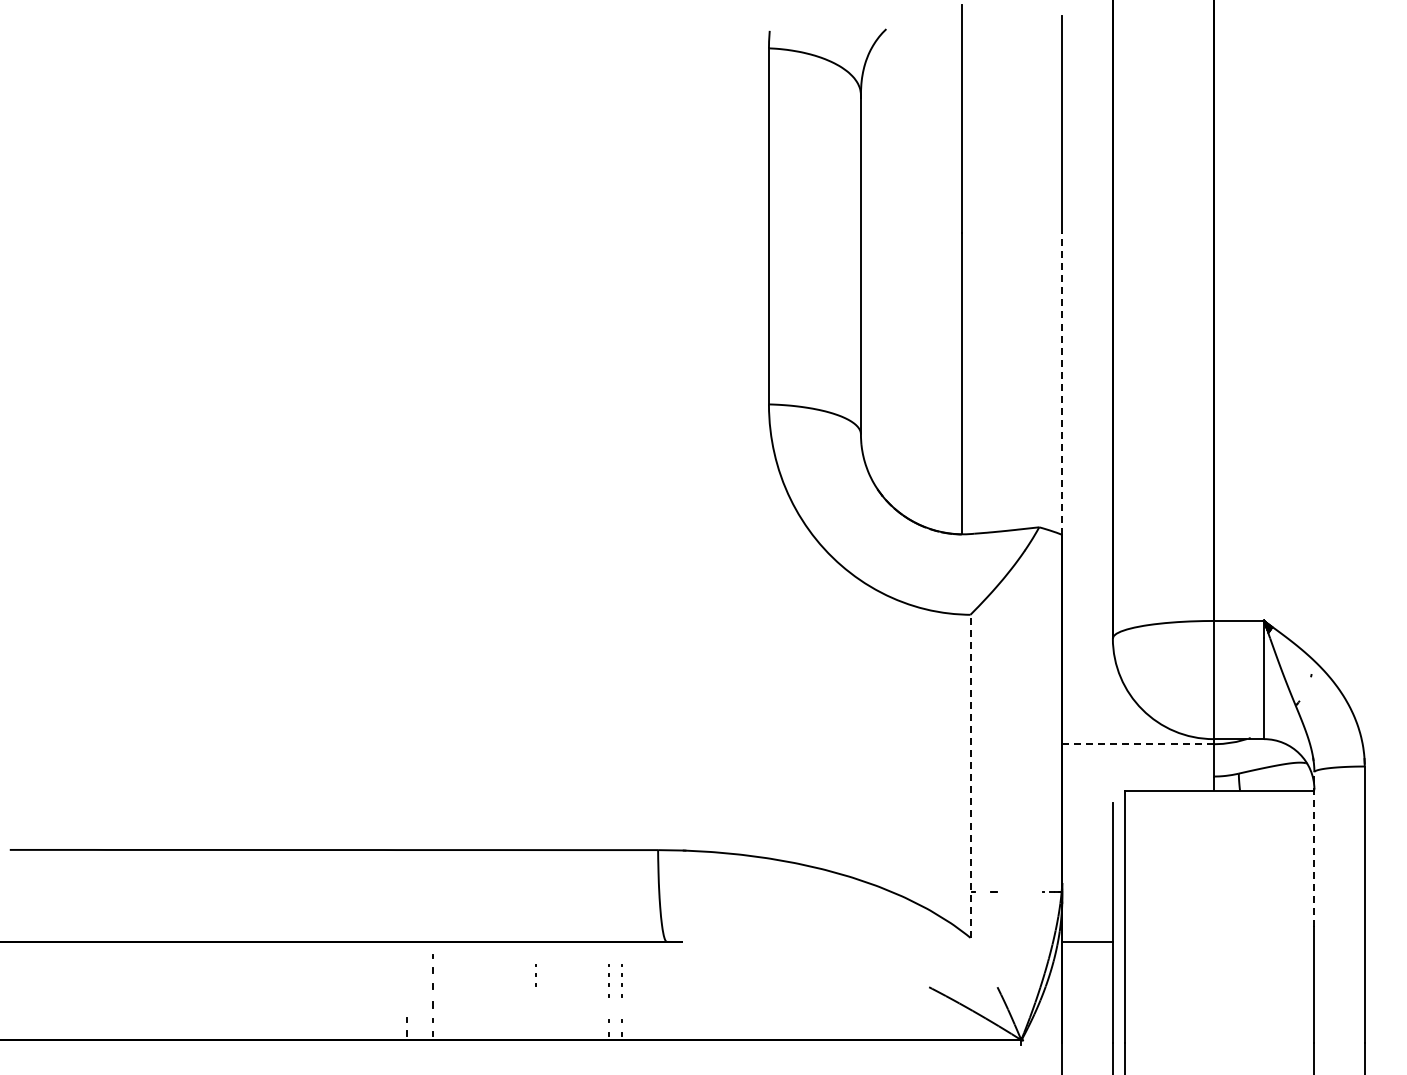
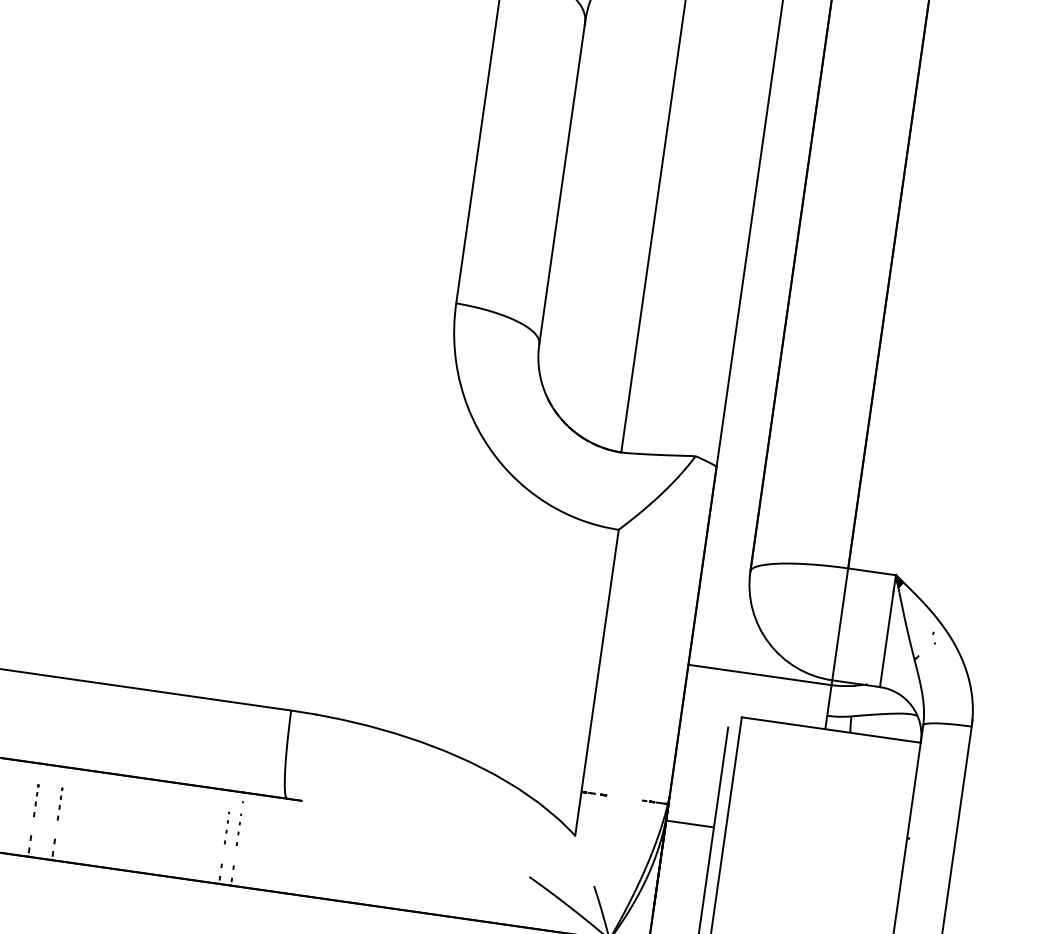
line: (1062, 383) -> (737, 323), dashed -> solid
line: (1138, 744) -> (760, 675), dashed -> solid
line: (970, 776) -> (596, 682), dashed -> solid
line: (1314, 849) -> (912, 798), dashed -> solid
line: (1087, 941) -> (689, 823), moved
part: (535, 975) -> (158, 812), removed
part: (406, 980) -> (35, 800), added
part: (432, 980) -> (59, 803), size x0.62

